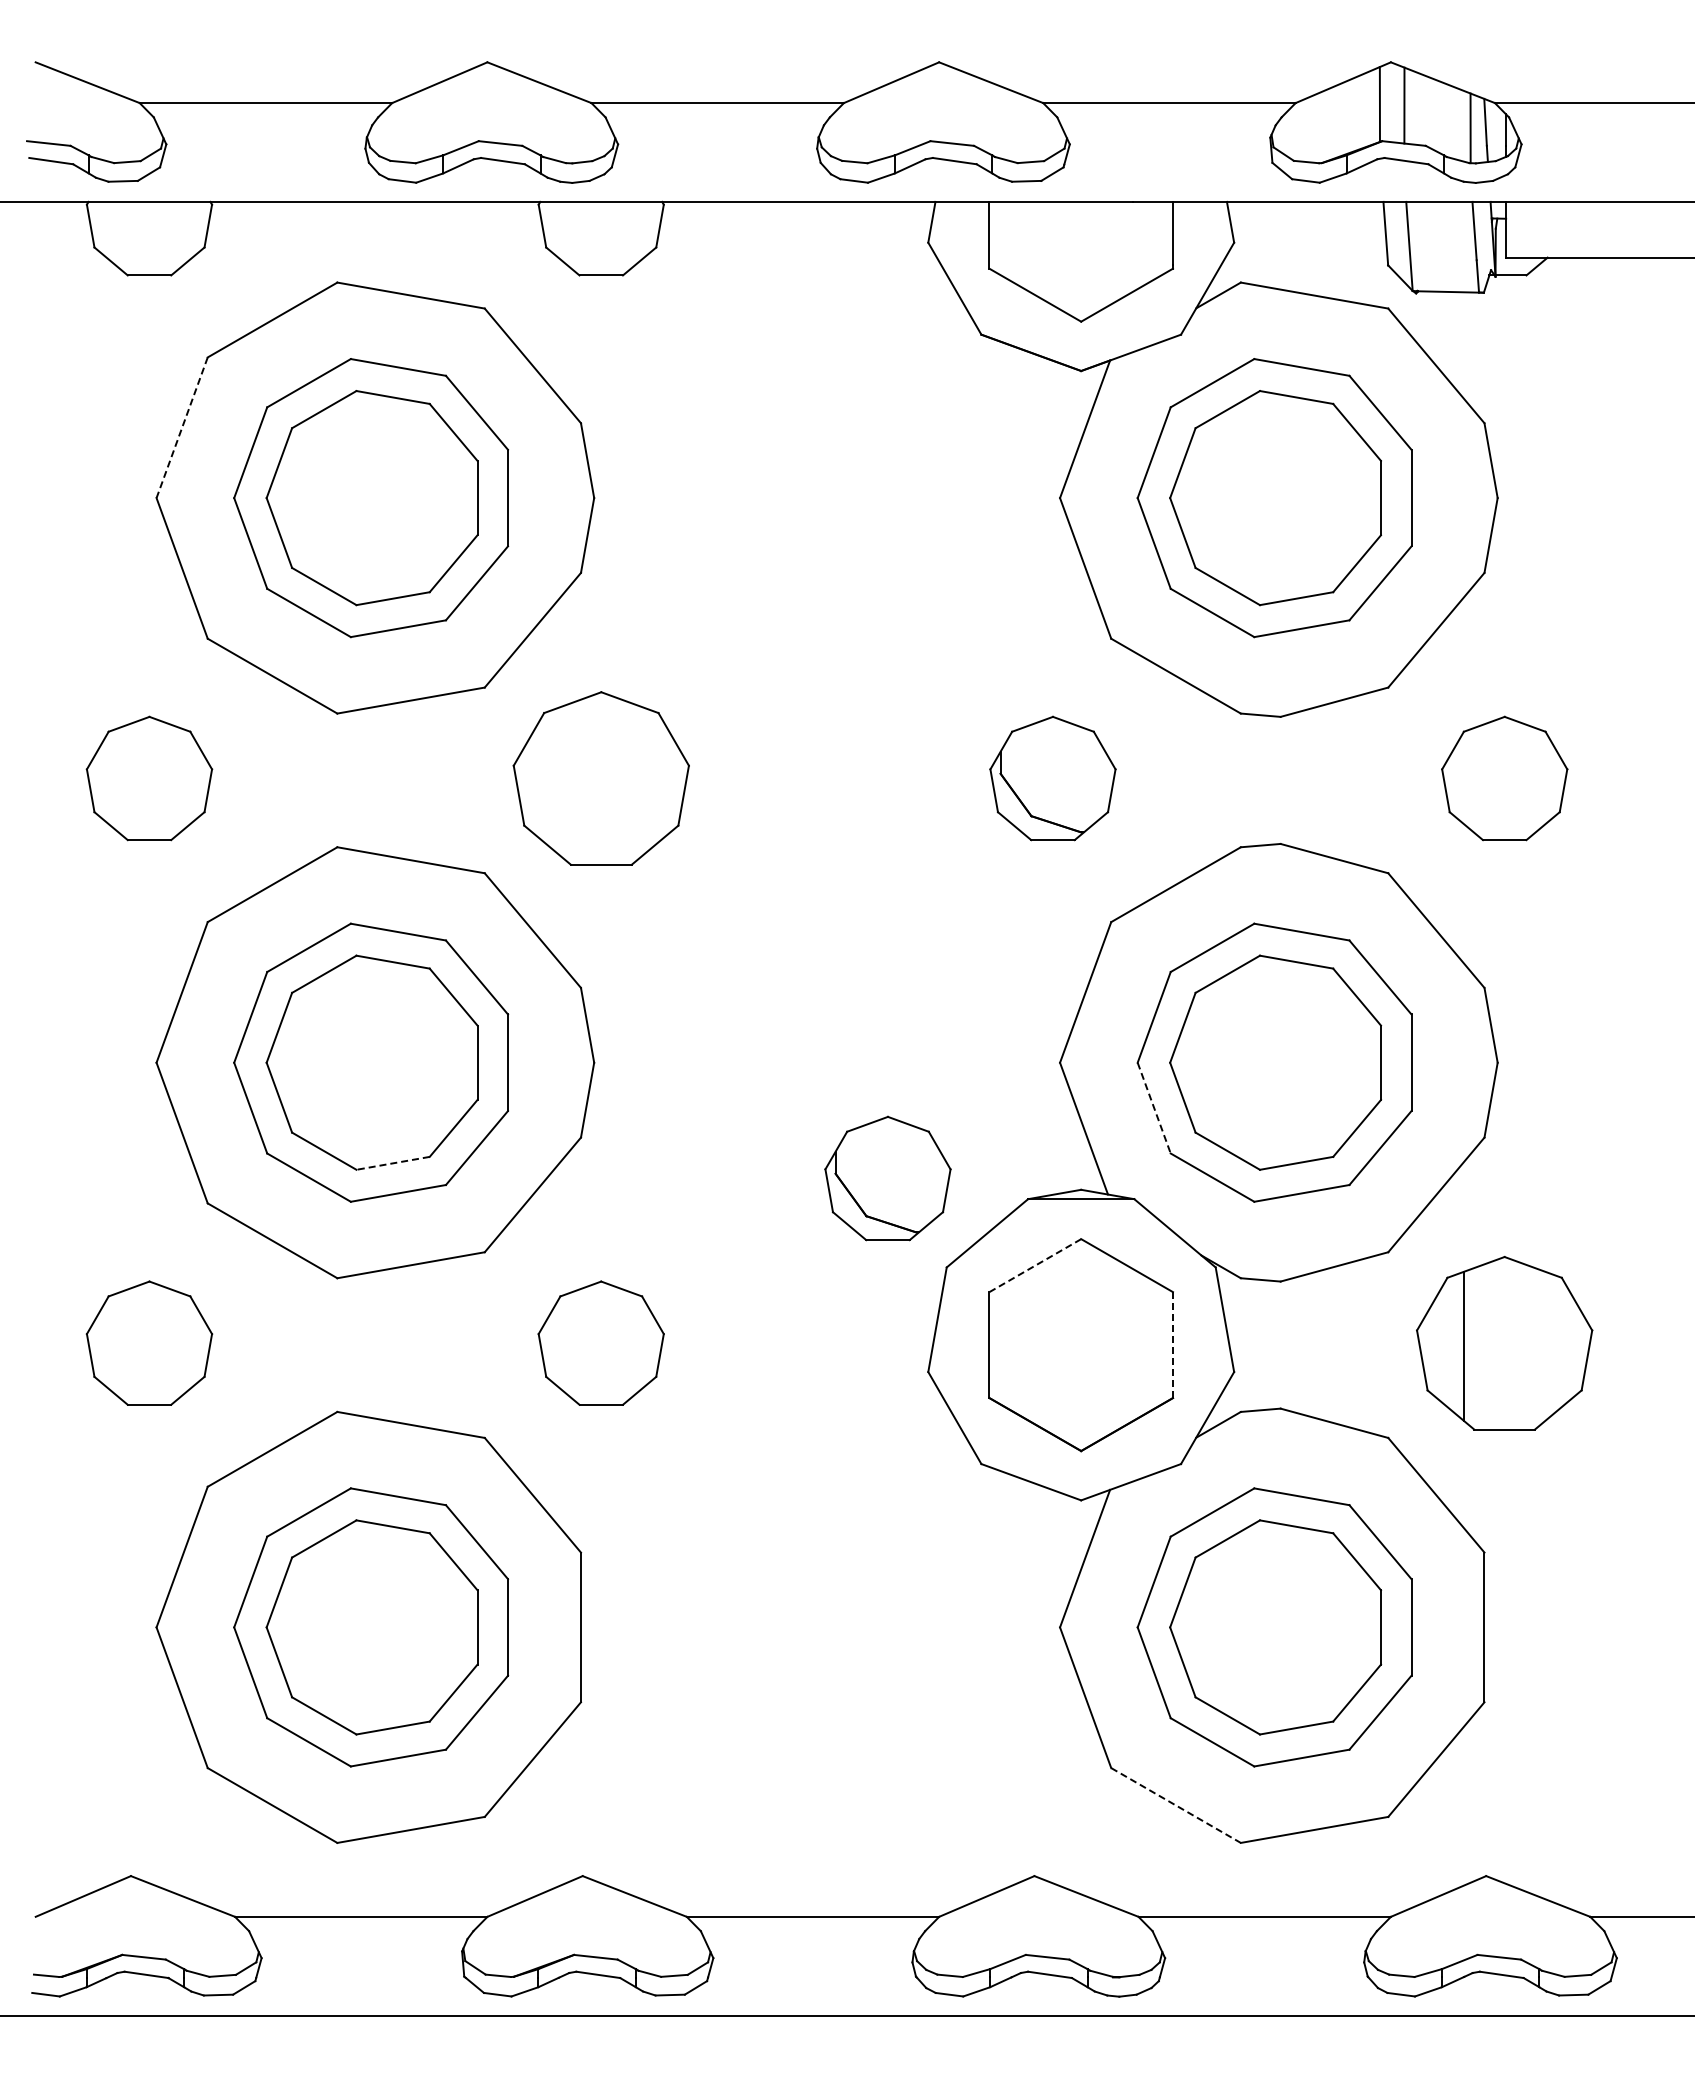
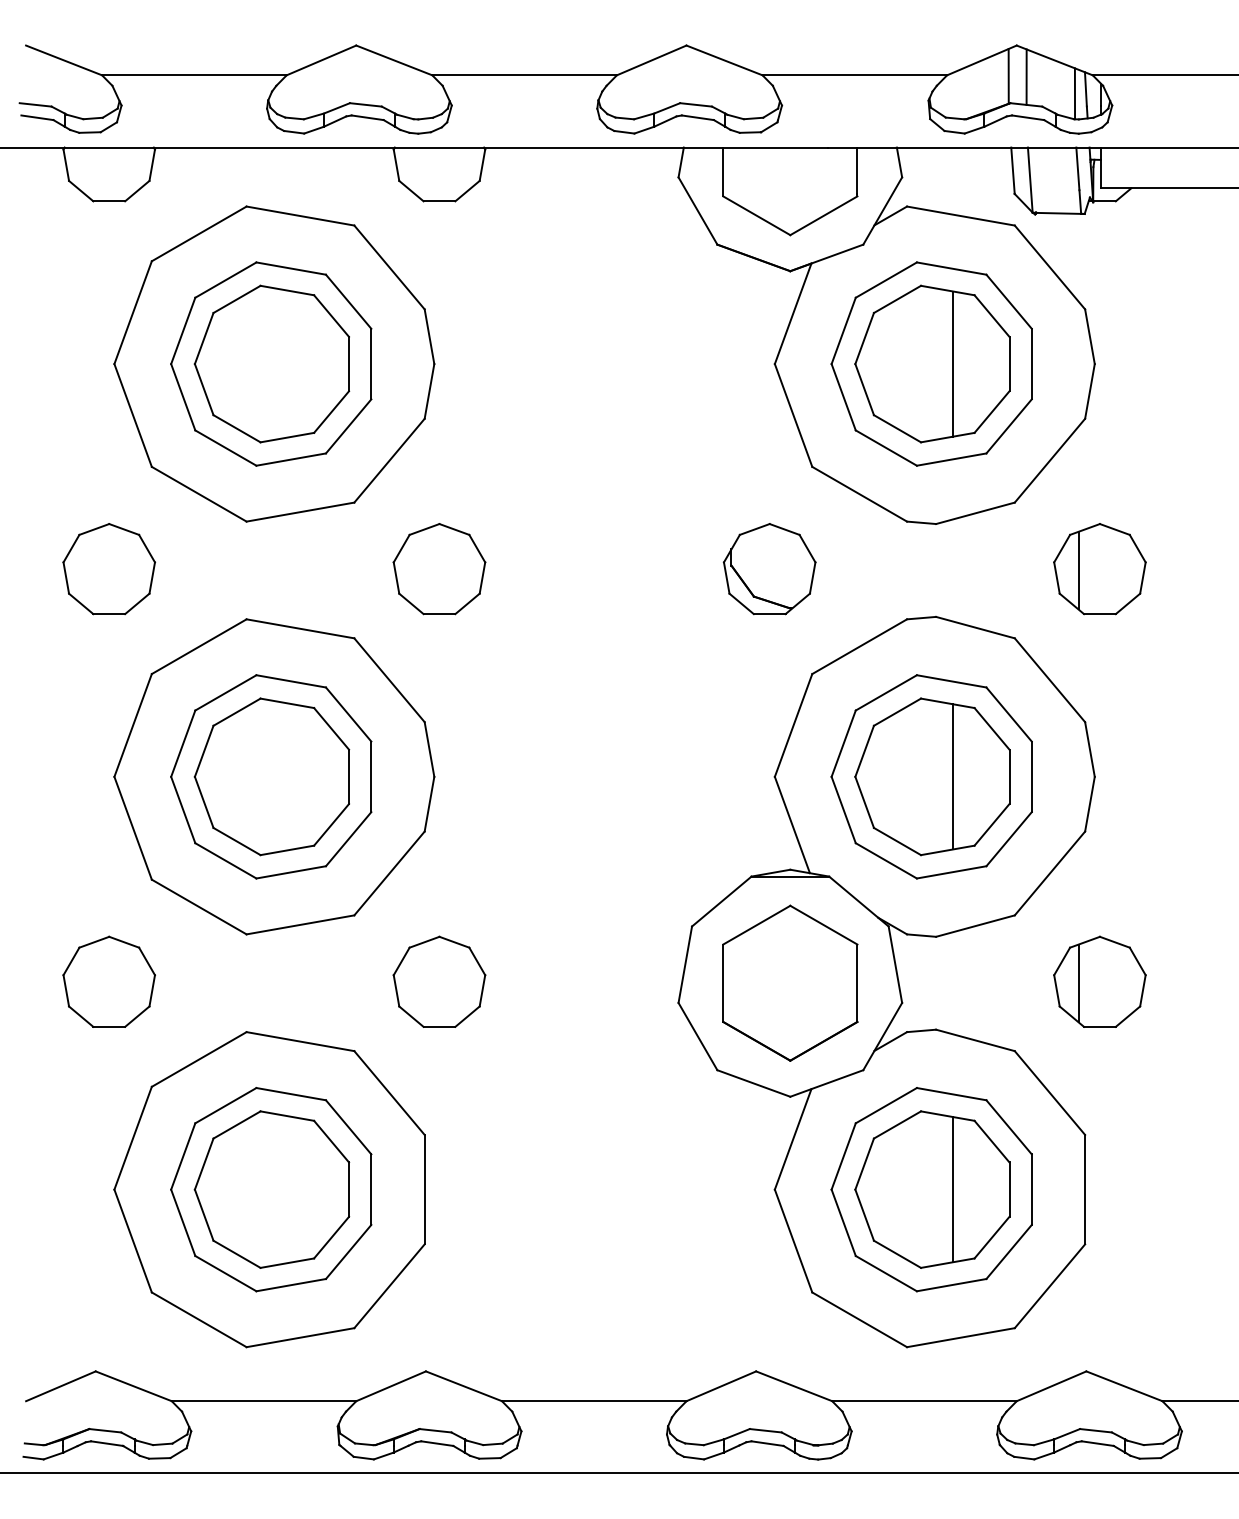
line: (182, 427) -> (133, 312), dashed -> solid
line: (1304, 497) -> (953, 363), added
part: (600, 778) -> (438, 569), size x0.71
line: (1475, 780) -> (1078, 570), added
line: (1304, 1062) -> (953, 776), added
line: (1154, 1108) -> (843, 810), dashed -> solid
line: (392, 1163) -> (286, 850), dashed -> solid
part: (887, 1178) -> (648, 861), removed
line: (1035, 1265) -> (756, 925), dashed -> solid
part: (1504, 1342) -> (1099, 981), size x0.71
line: (1172, 1345) -> (857, 983), dashed -> solid
line: (1304, 1627) -> (953, 1189), added
line: (1176, 1805) -> (859, 1319), dashed -> solid

